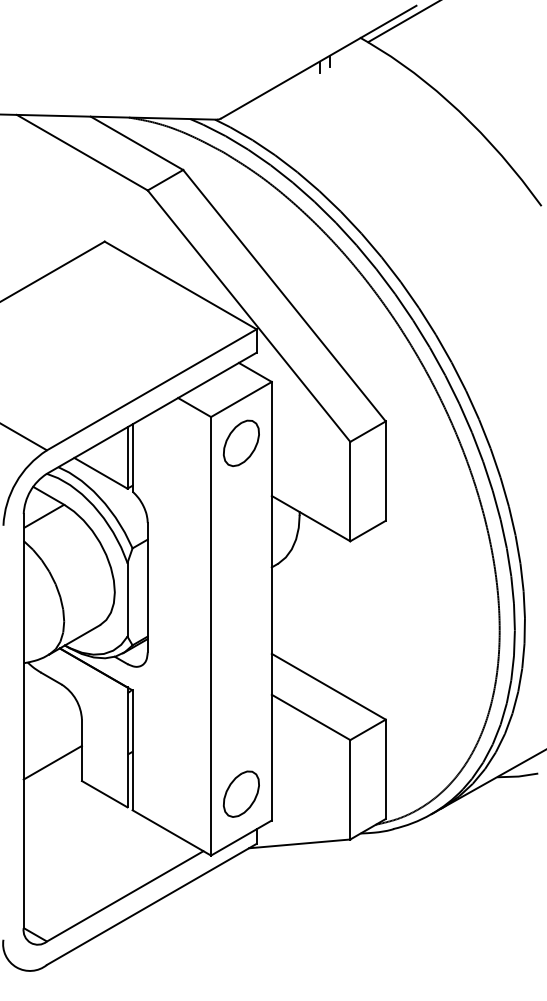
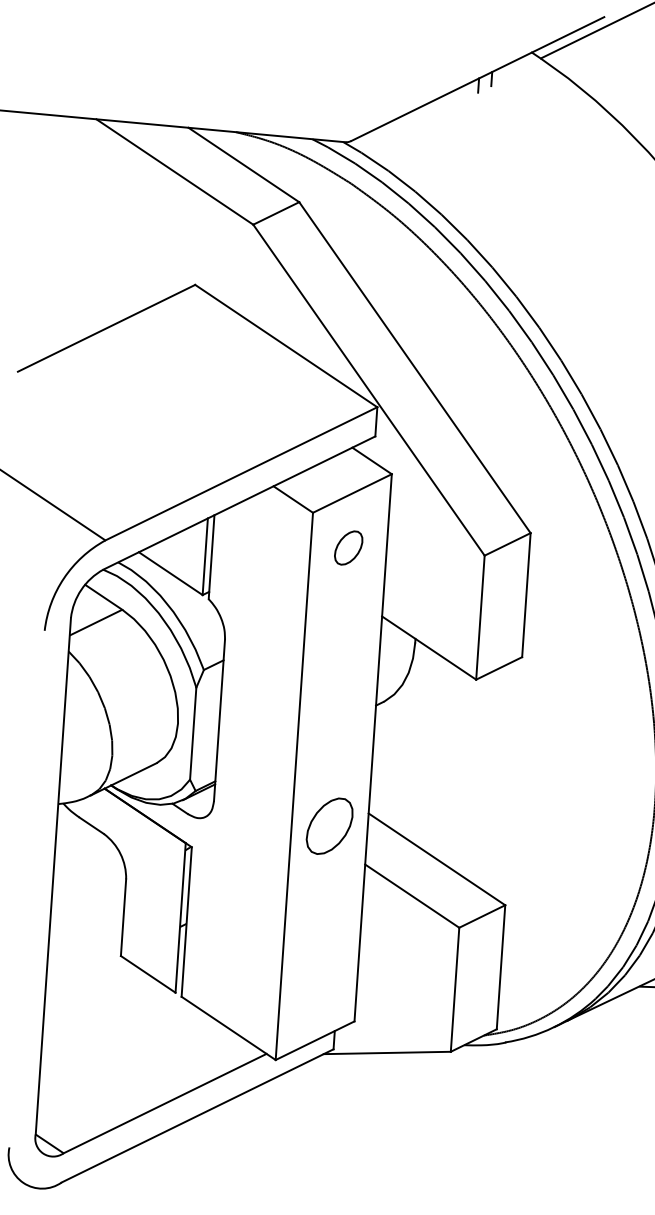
part: (241, 442) -> (348, 547), size x0.6
line: (52, 762) -> (85, 930), removed
part: (240, 793) -> (328, 825), moved

